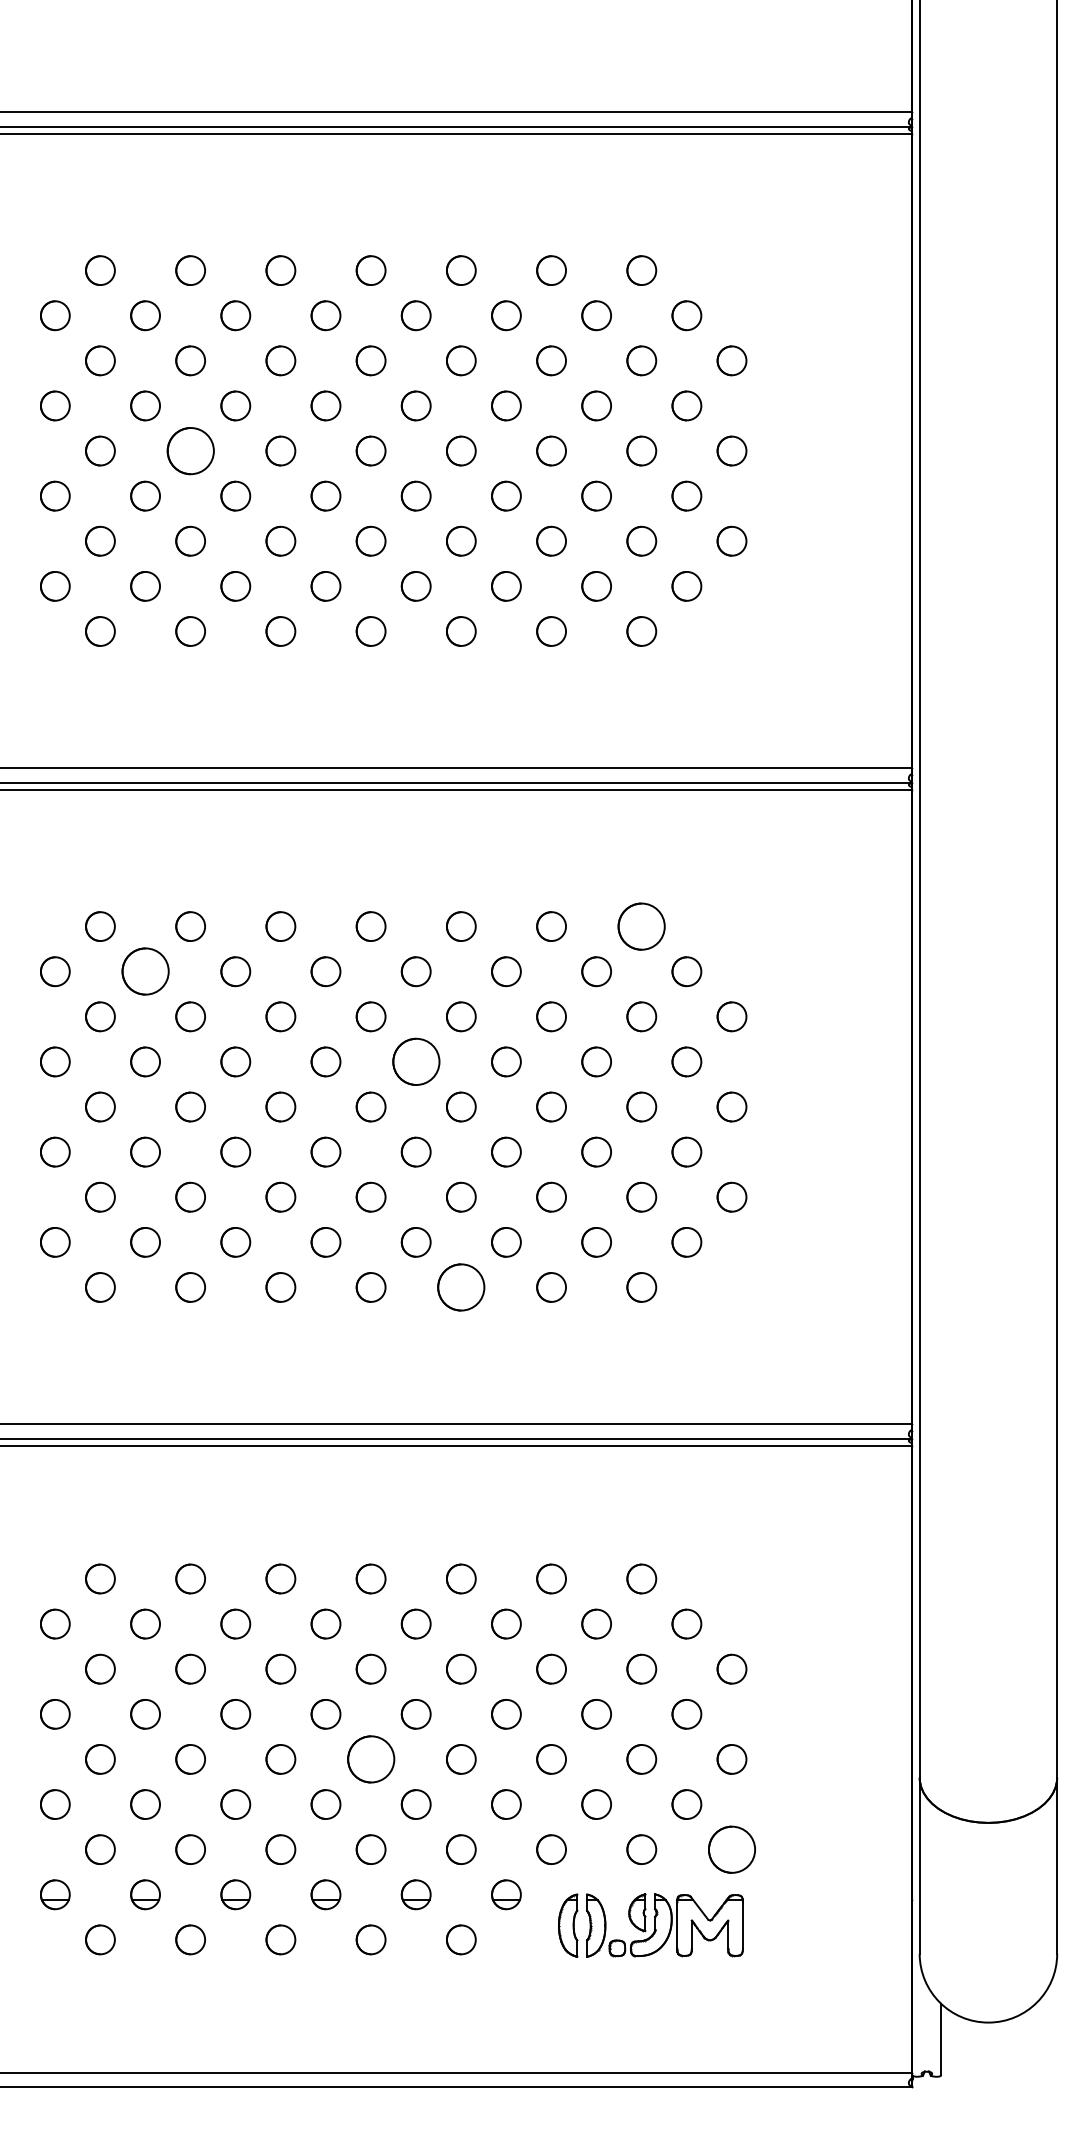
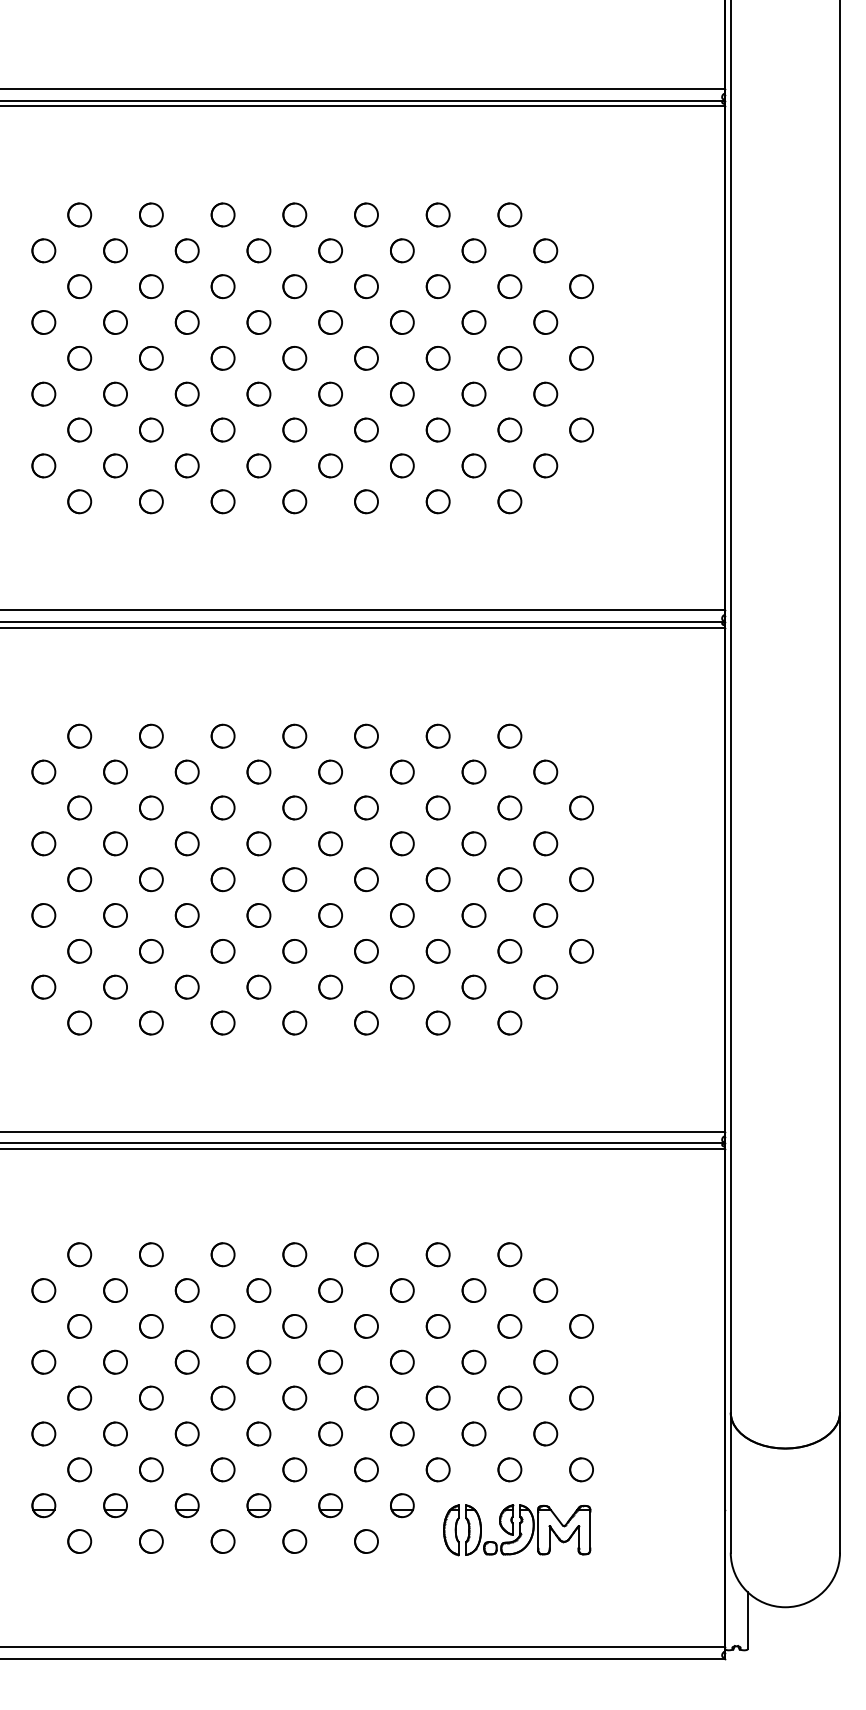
part: (190, 450) -> (151, 357), size x0.62
part: (641, 926) -> (509, 736), size x0.62
part: (145, 971) -> (115, 771), size x0.62
part: (415, 1061) -> (330, 843), size x0.62
circle: (461, 1287) -> (366, 1023), size x0.62
part: (370, 1759) -> (294, 1398), size x0.62
part: (731, 1849) -> (581, 1469), size x0.62

